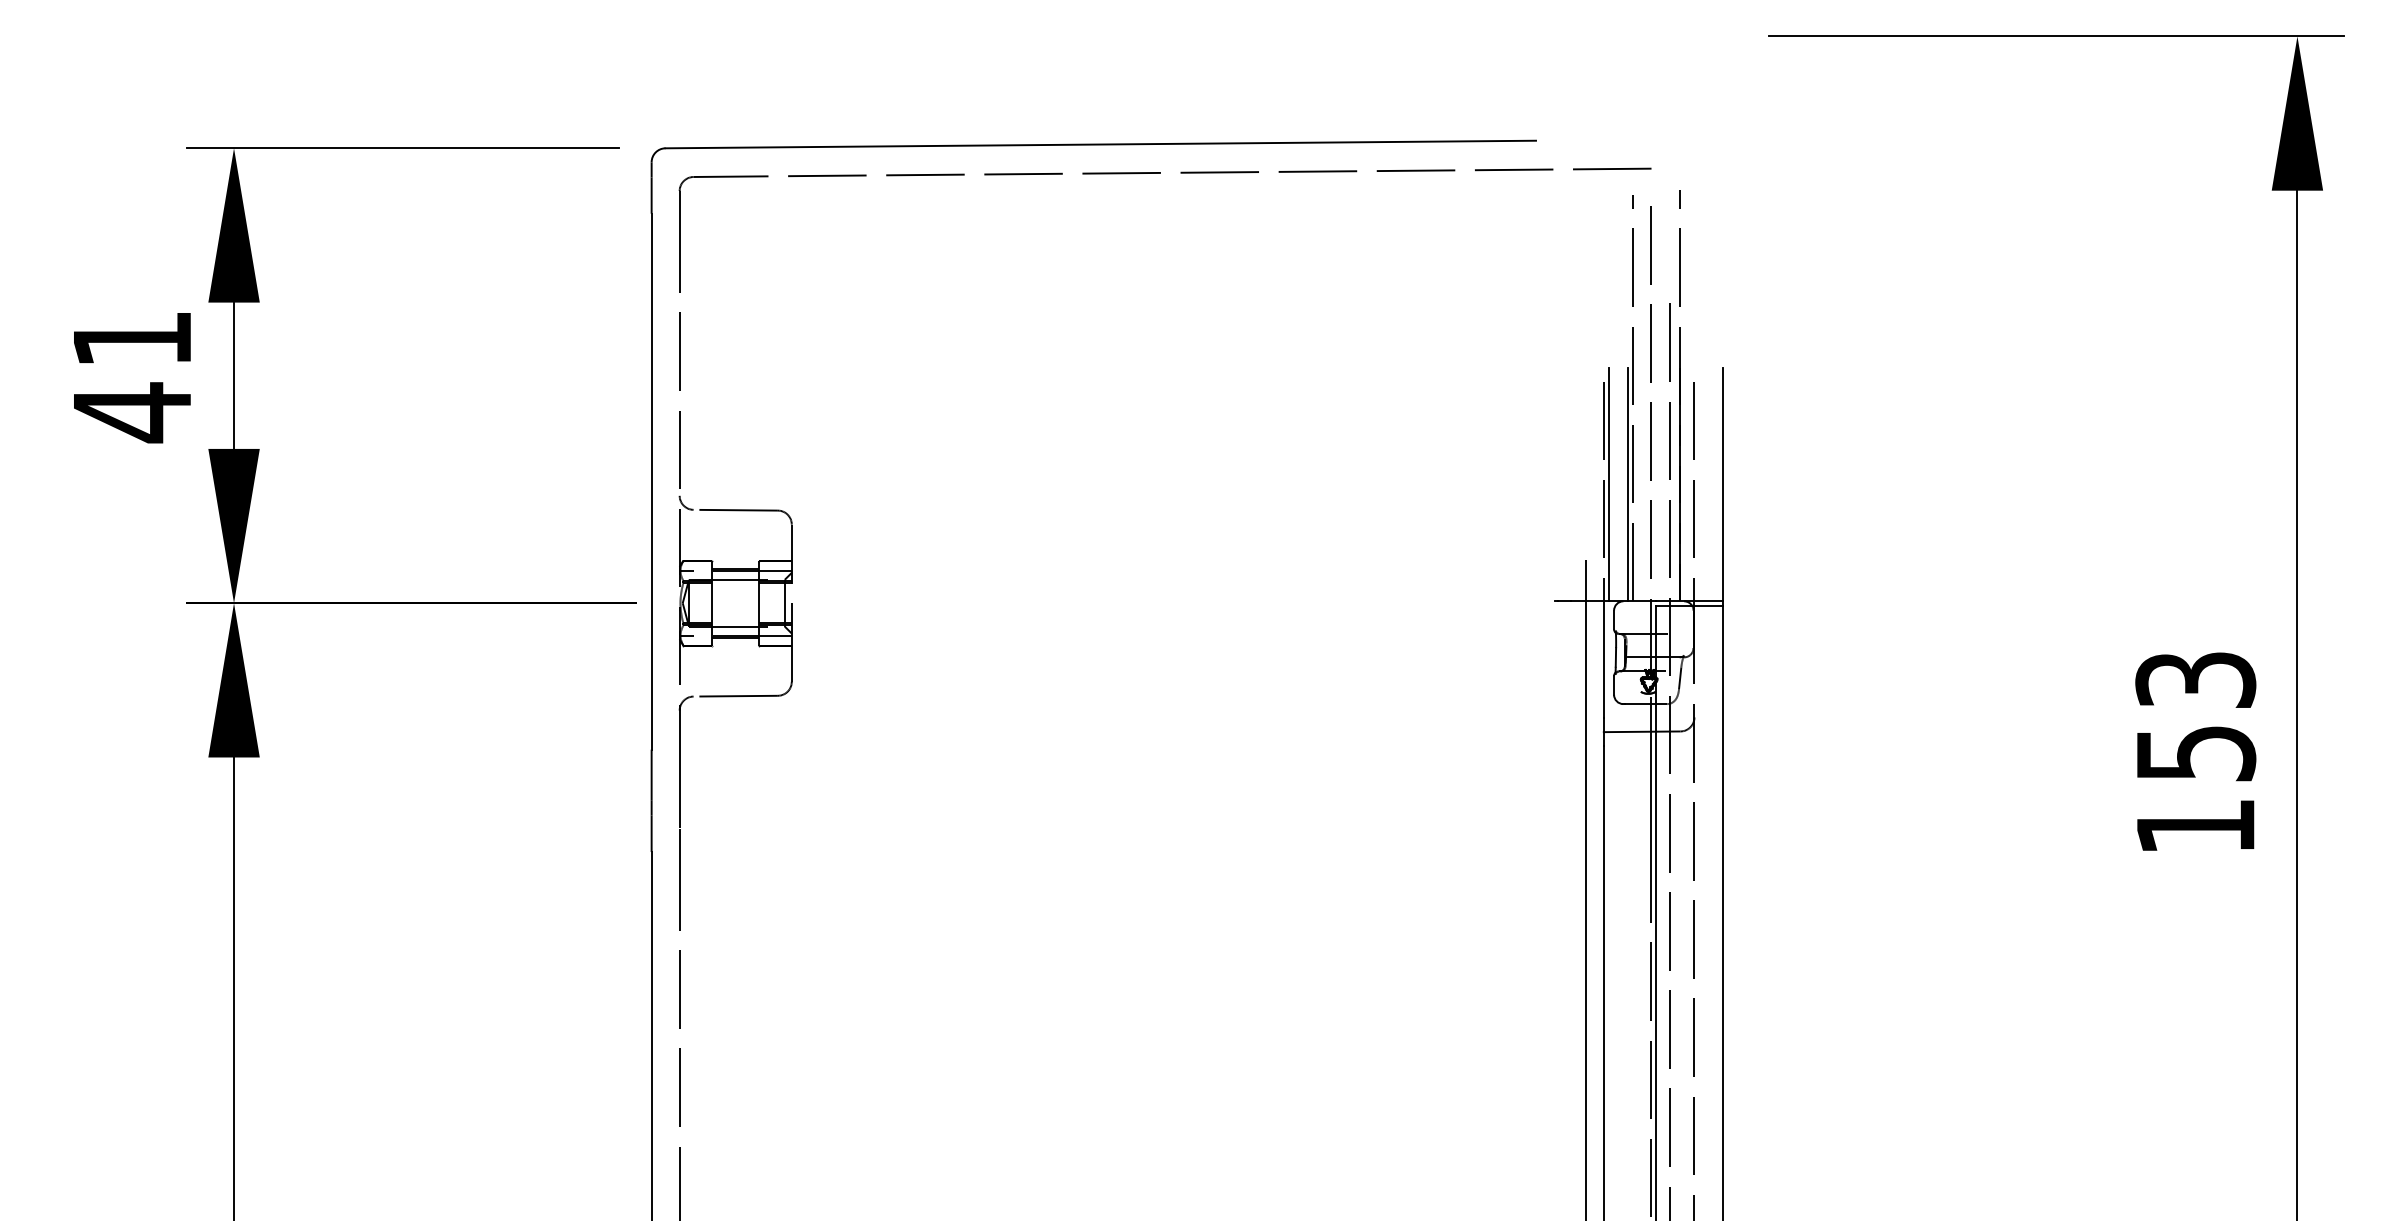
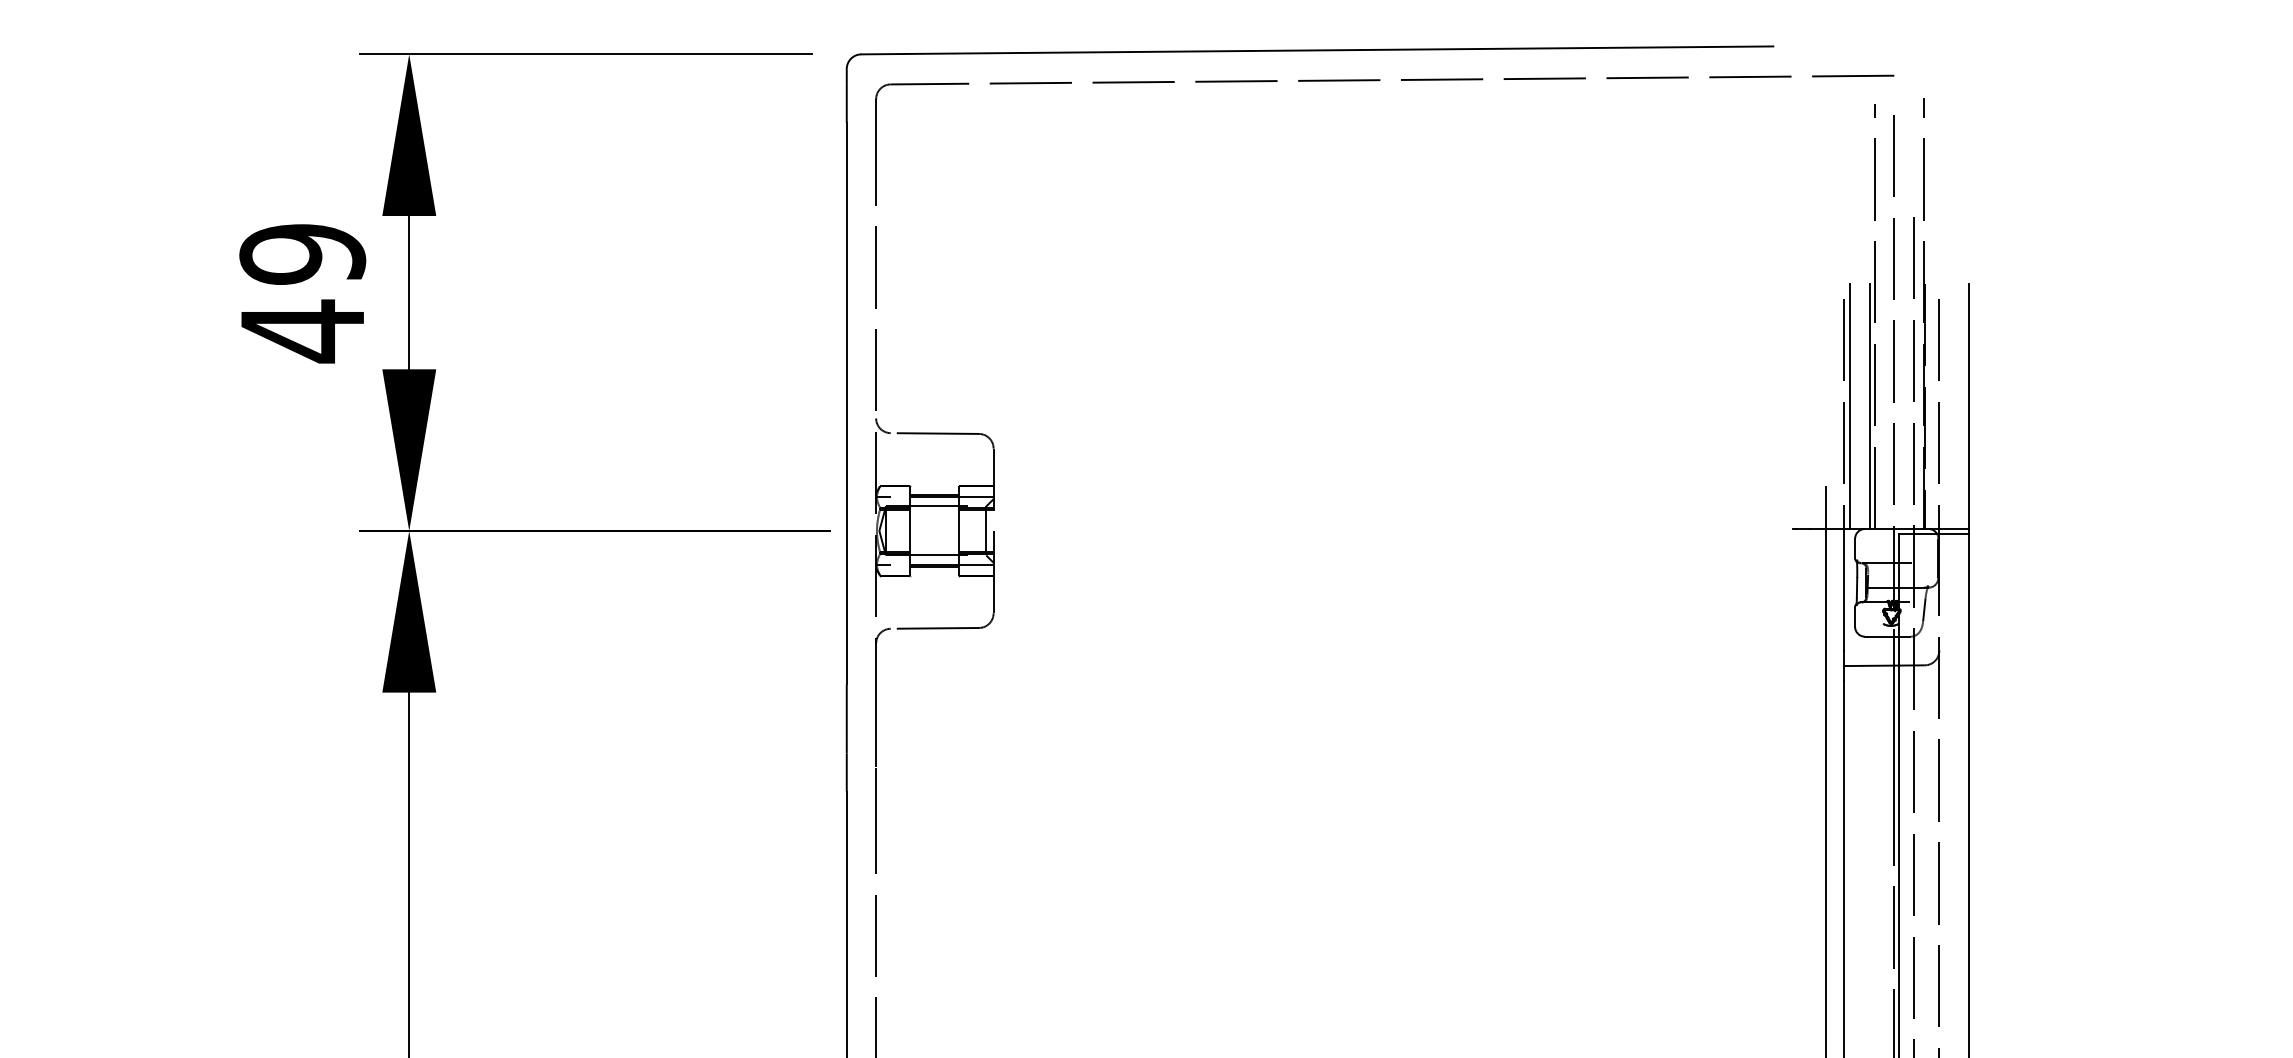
text: (131, 339) -> (301, 254), 41 -> 49

